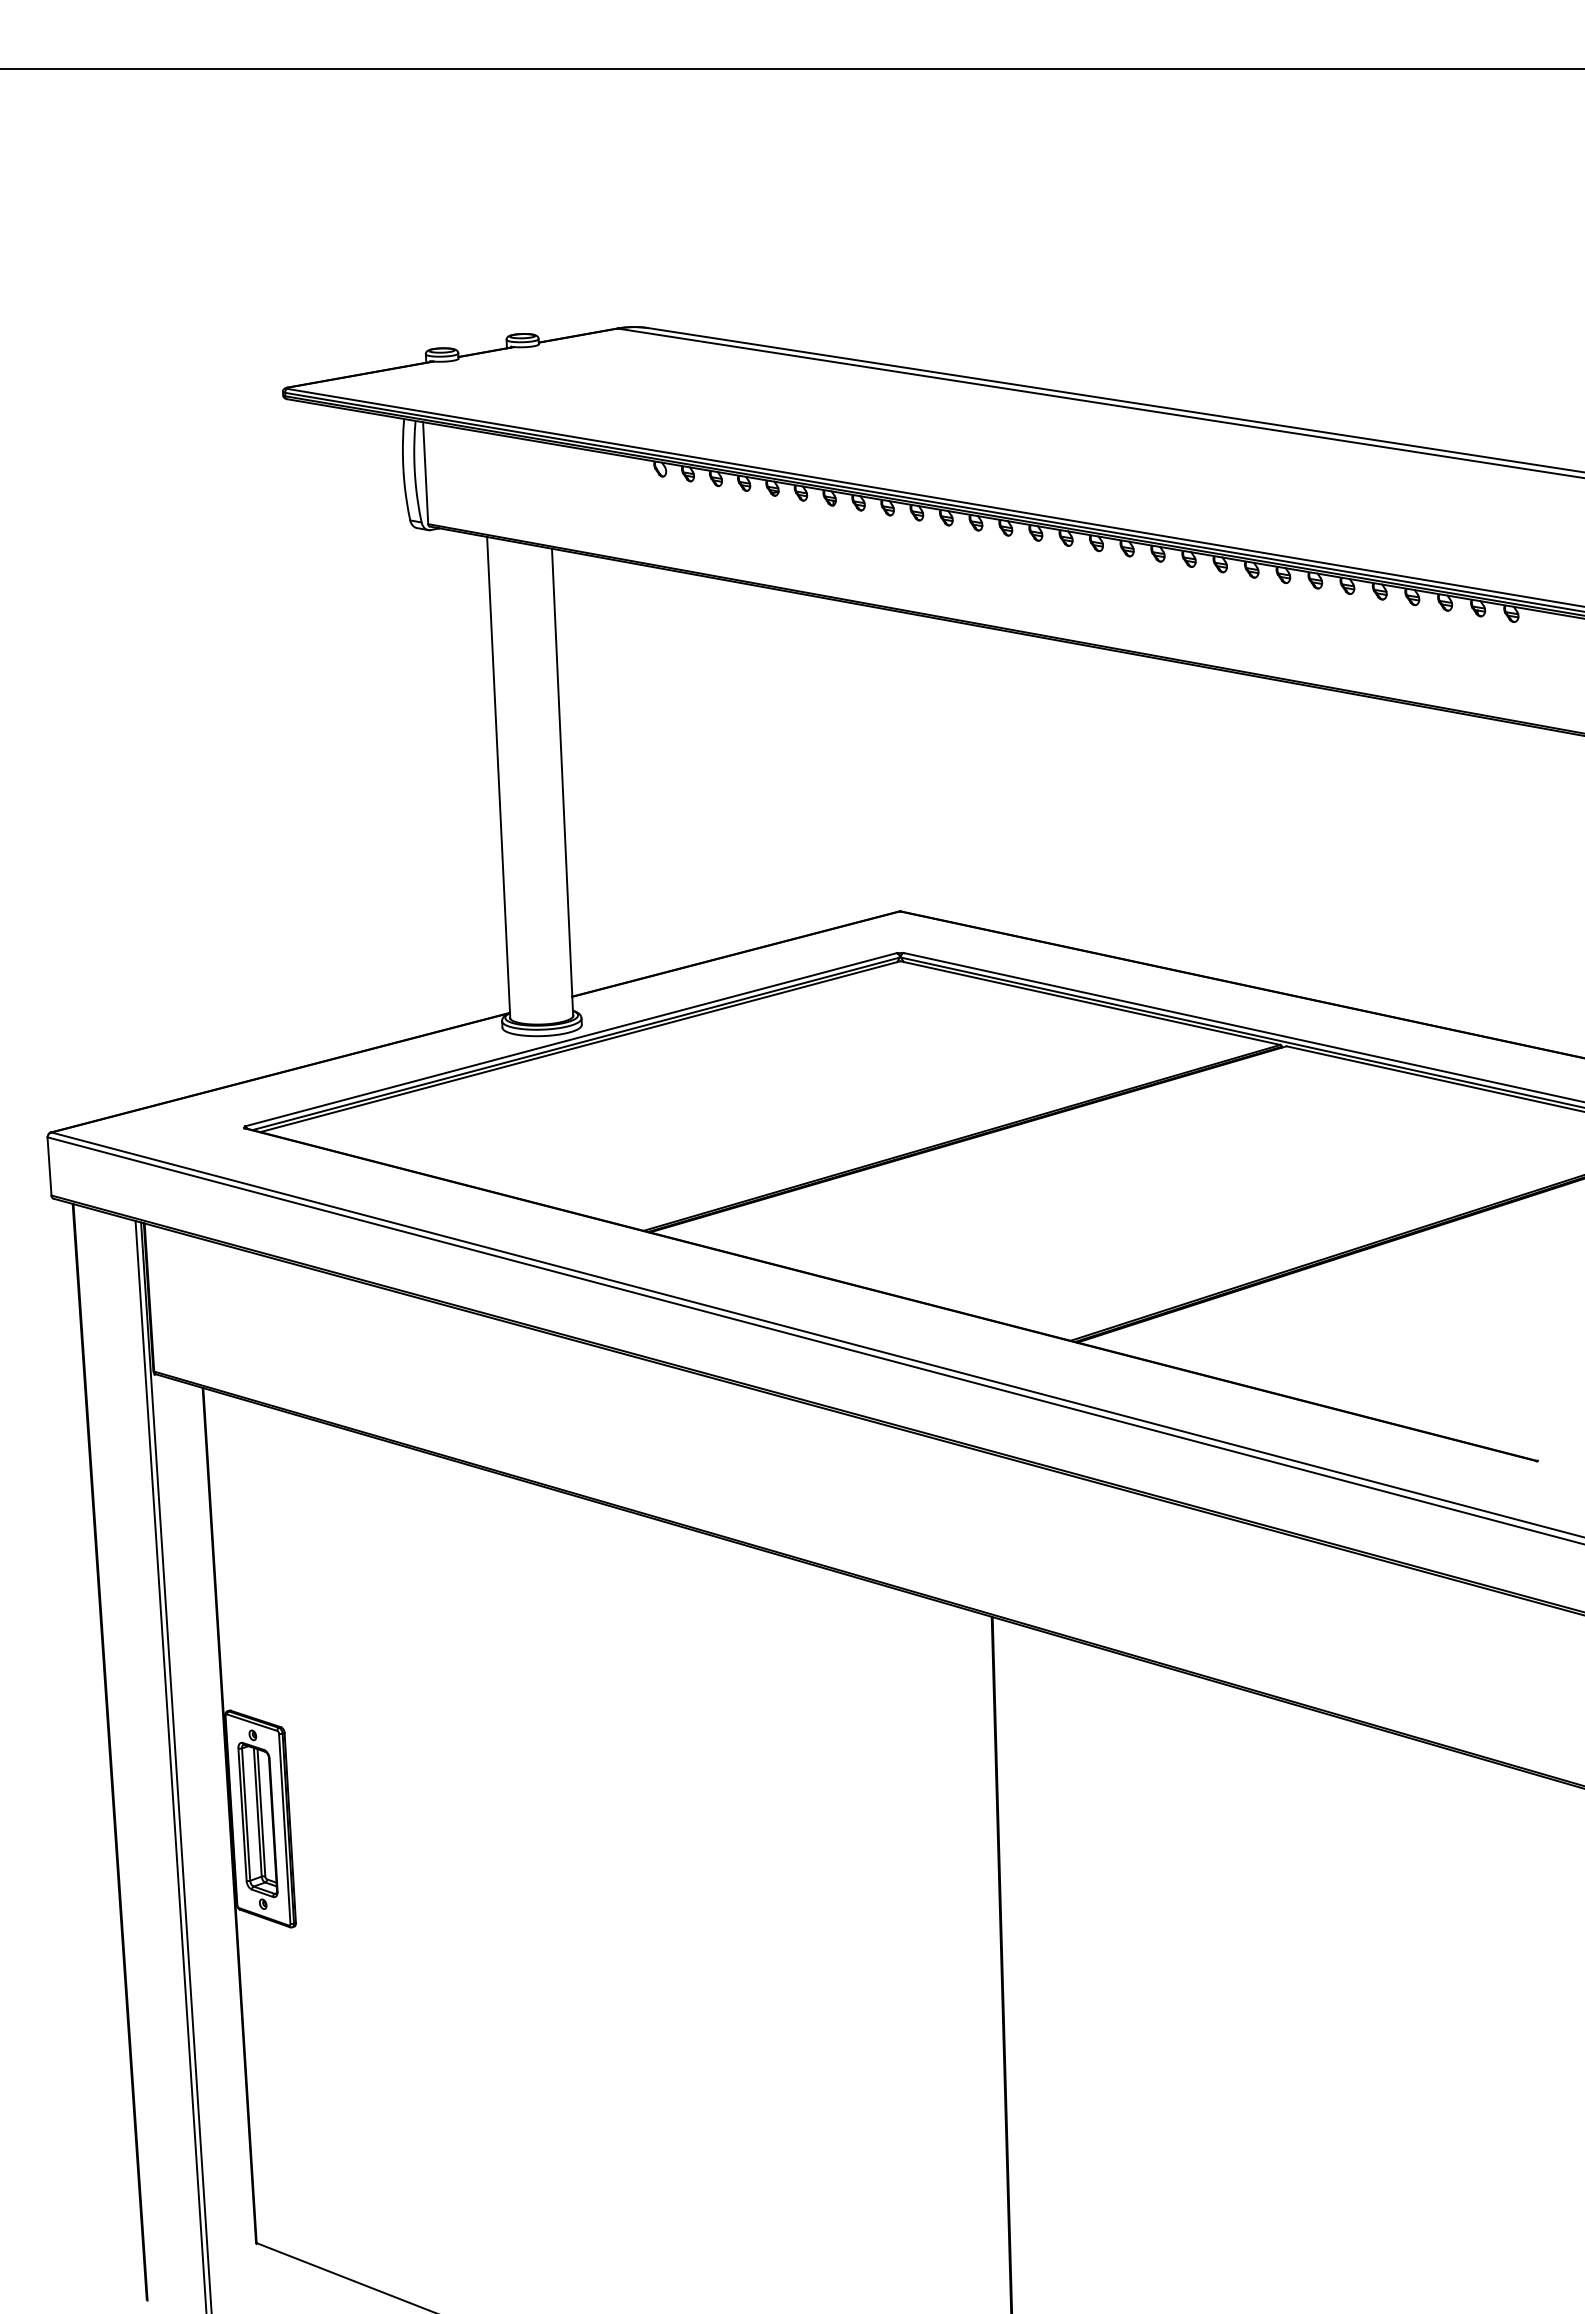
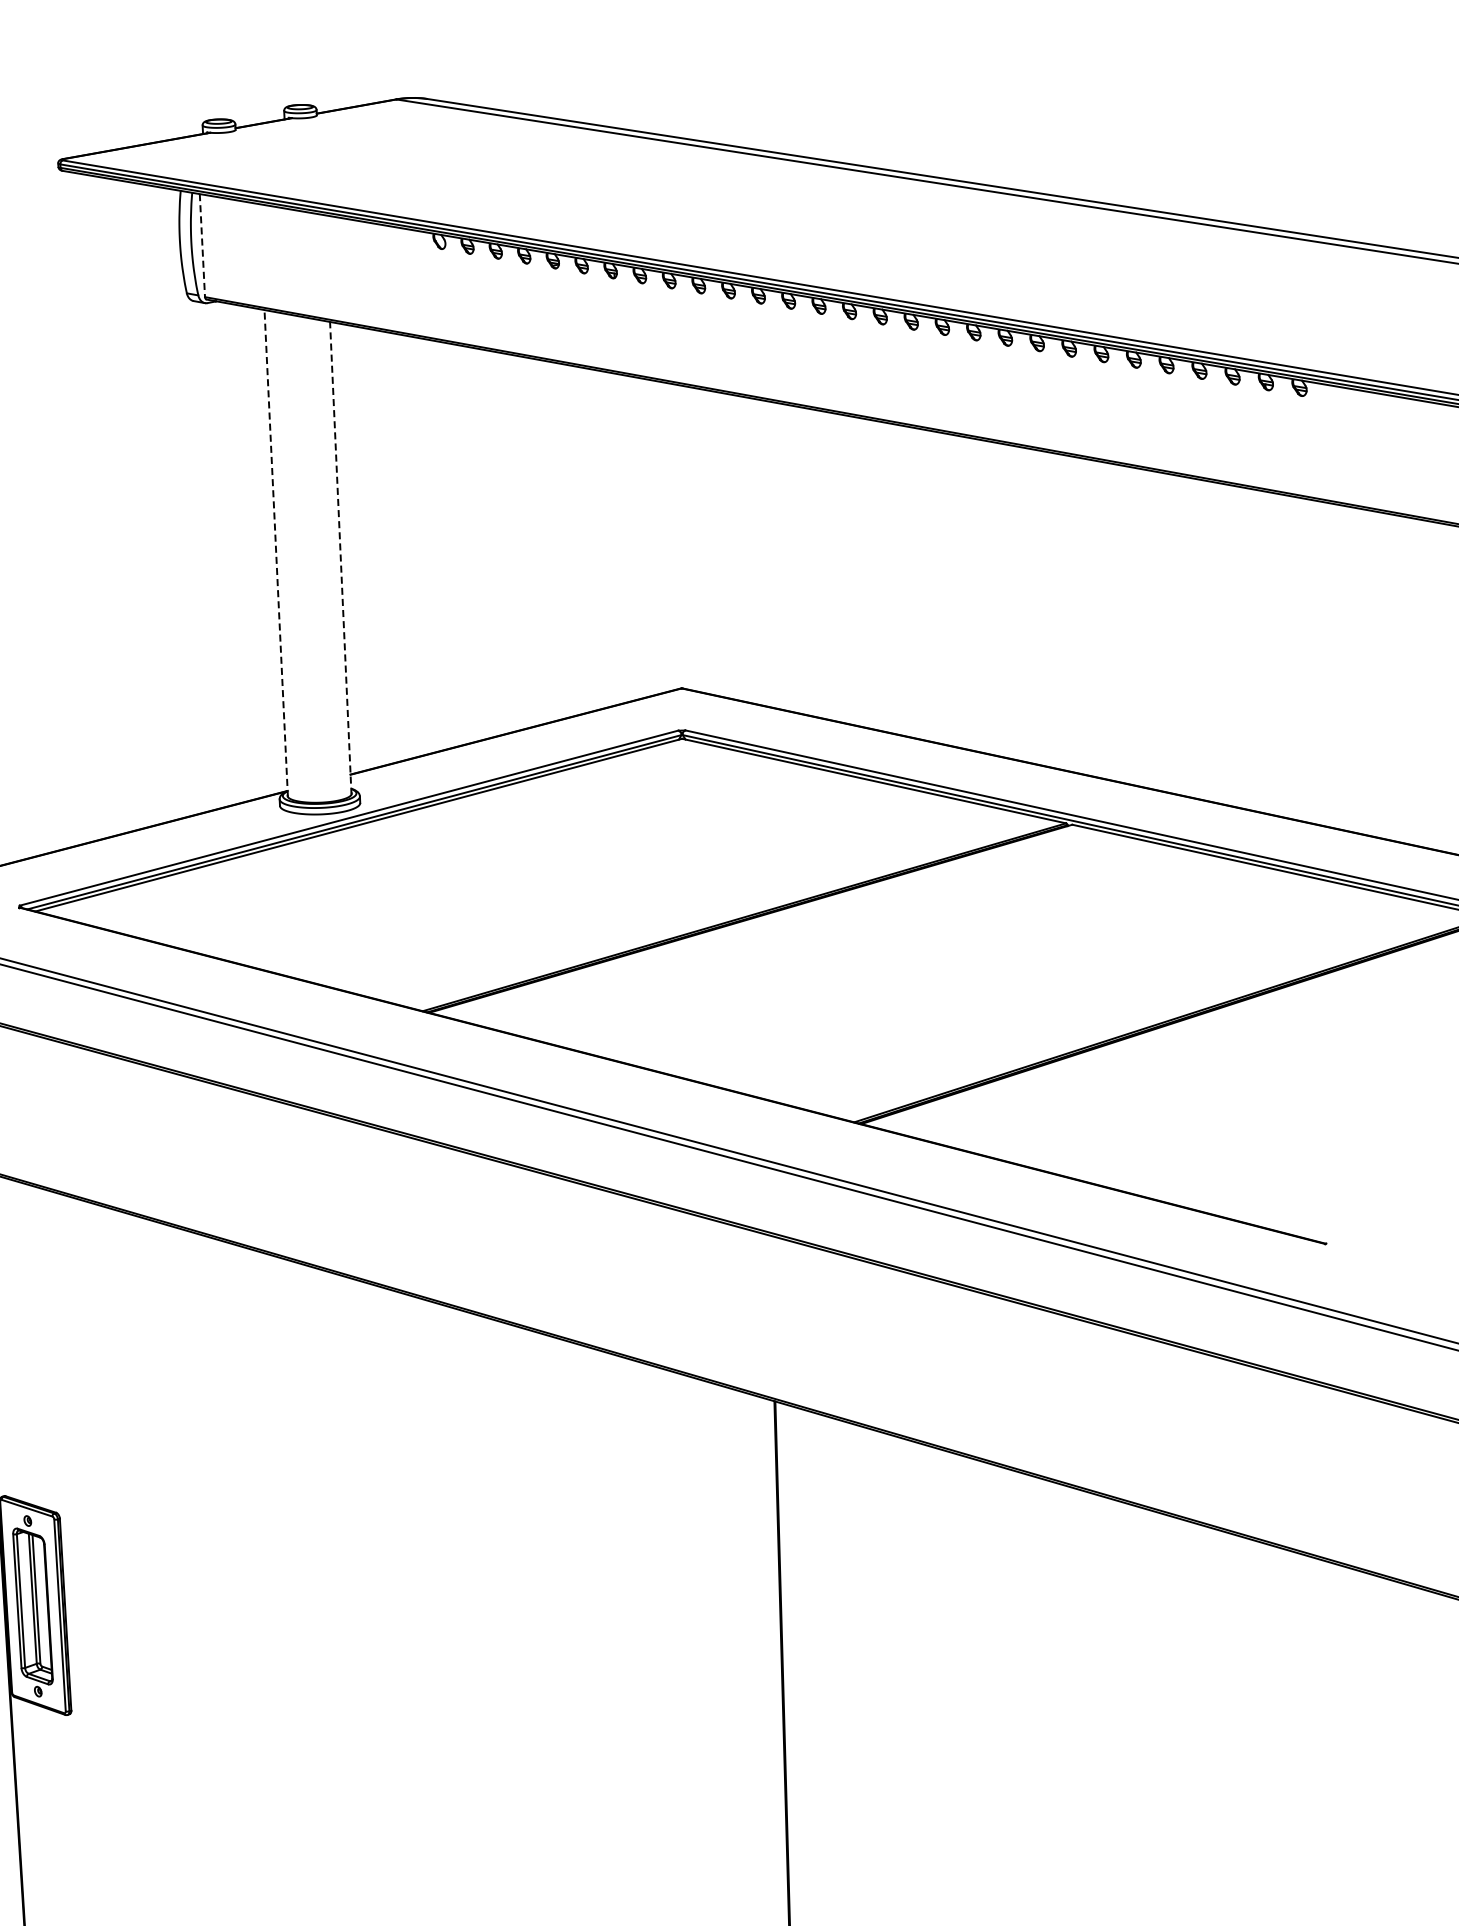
line: (425, 473) -> (202, 245), solid -> dashed
line: (498, 777) -> (276, 553), solid -> dashed
line: (562, 782) -> (340, 558), solid -> dashed

